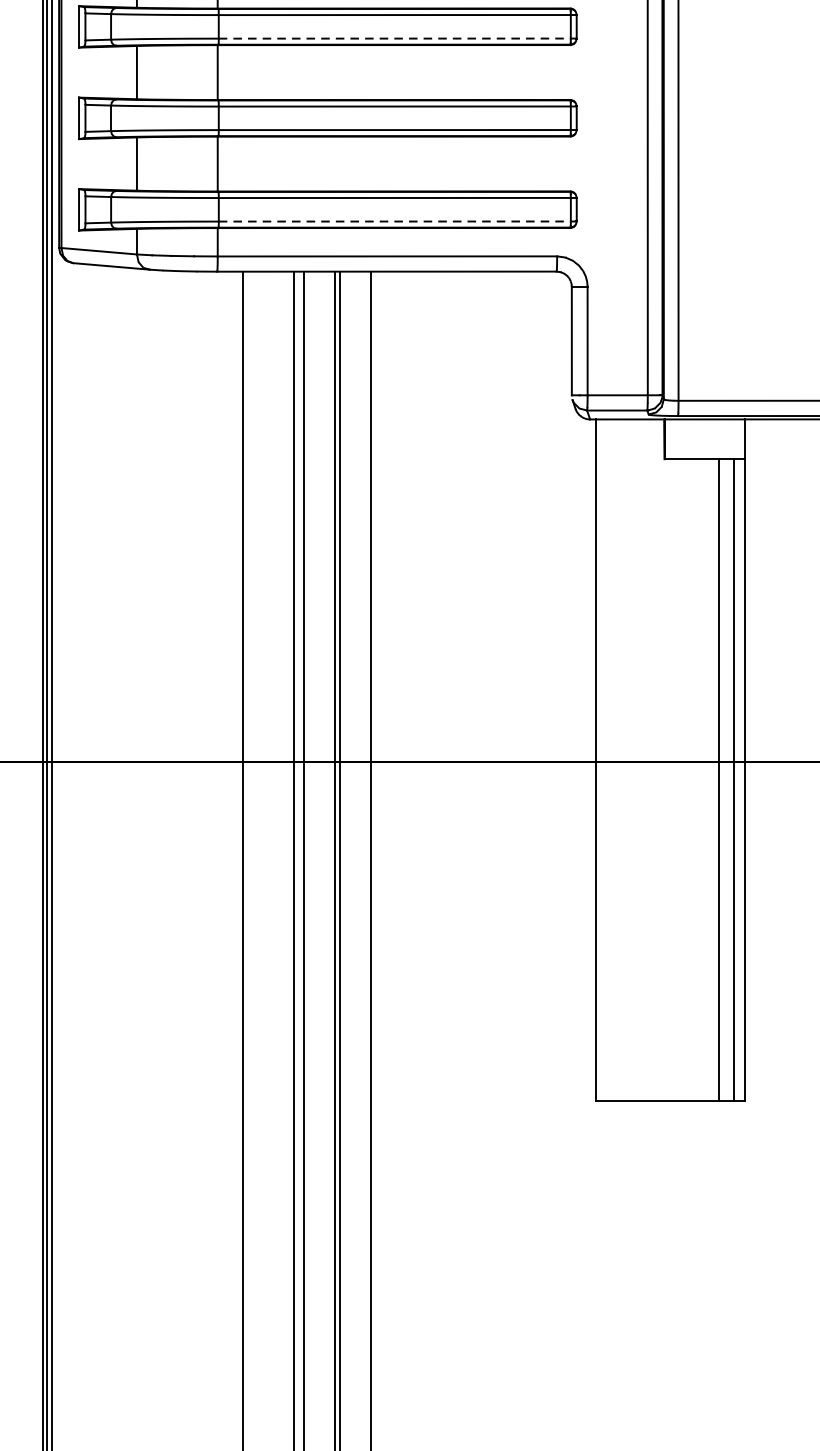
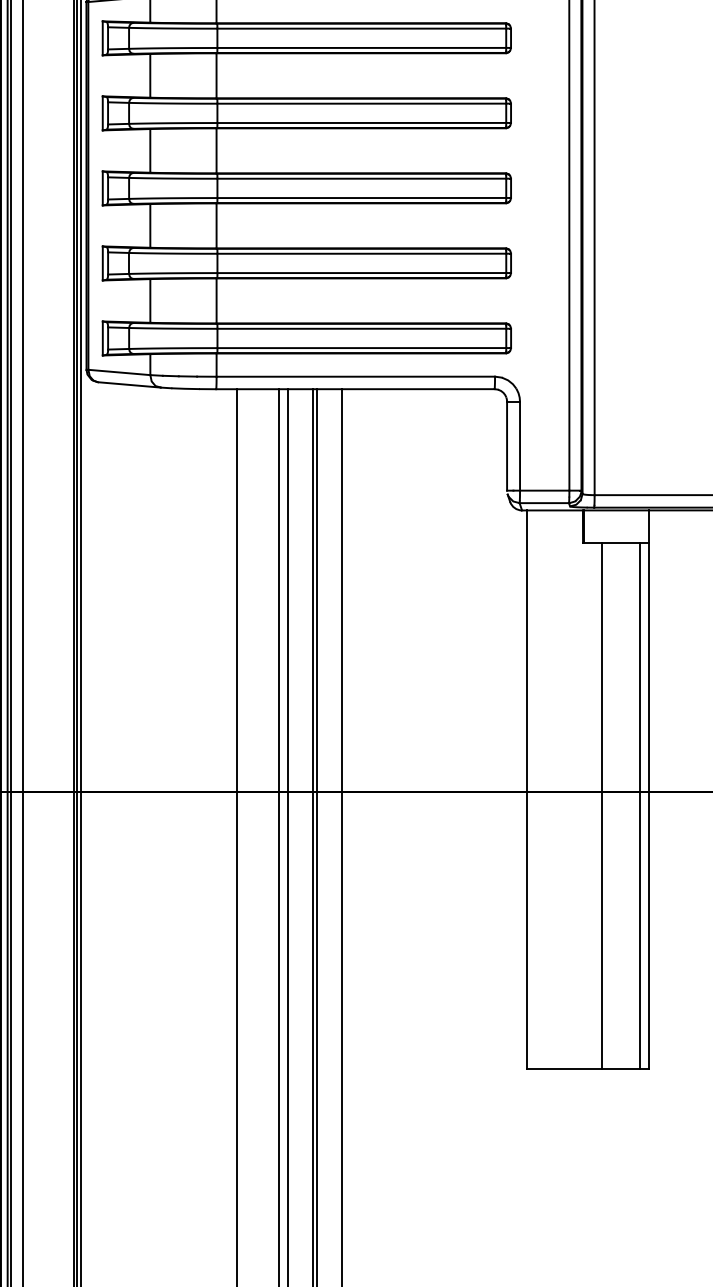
line: (398, 39) -> (364, 198), dashed -> solid
line: (398, 222) -> (364, 348), dashed -> solid
line: (718, 780) -> (602, 806), moved

